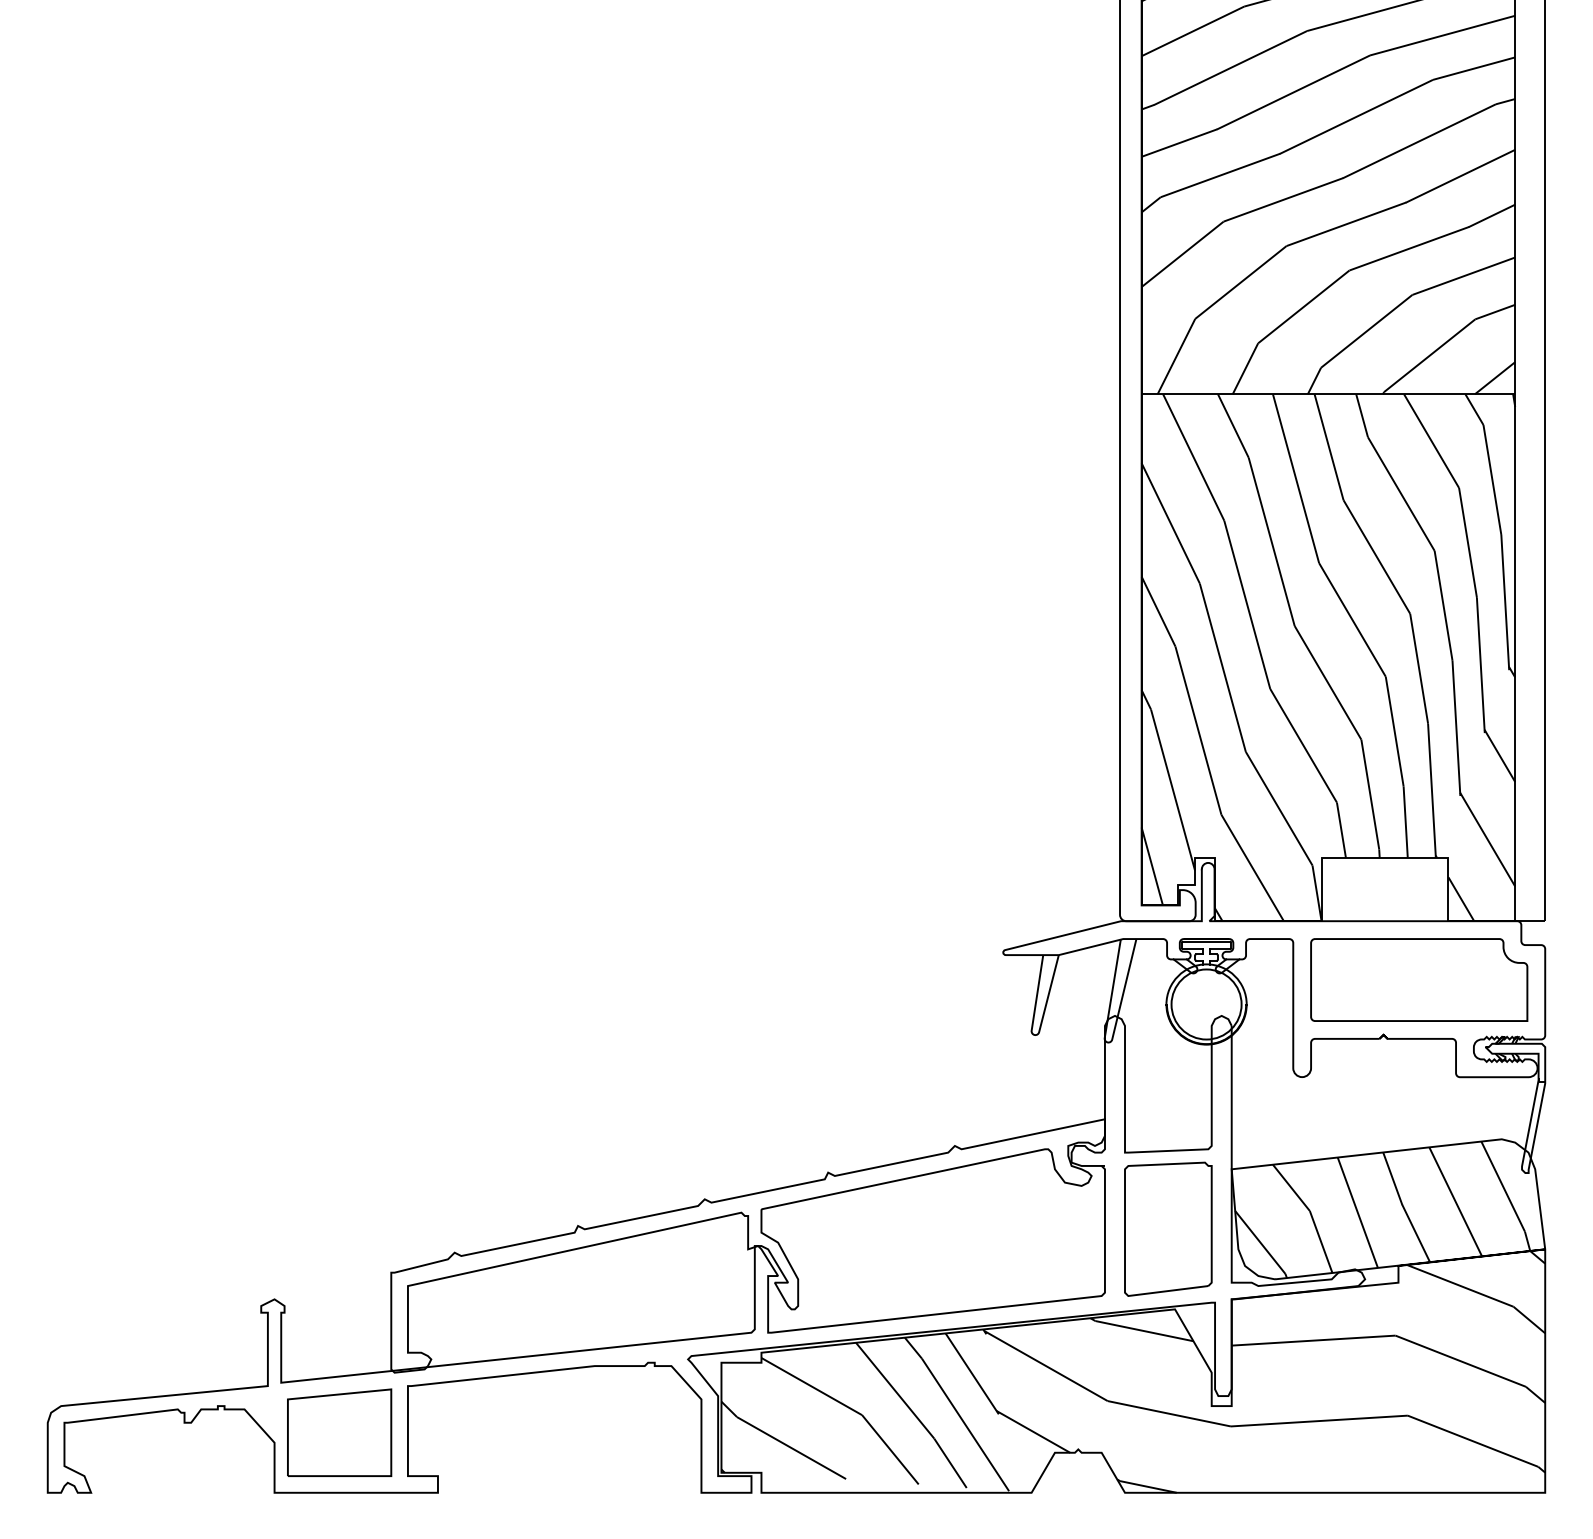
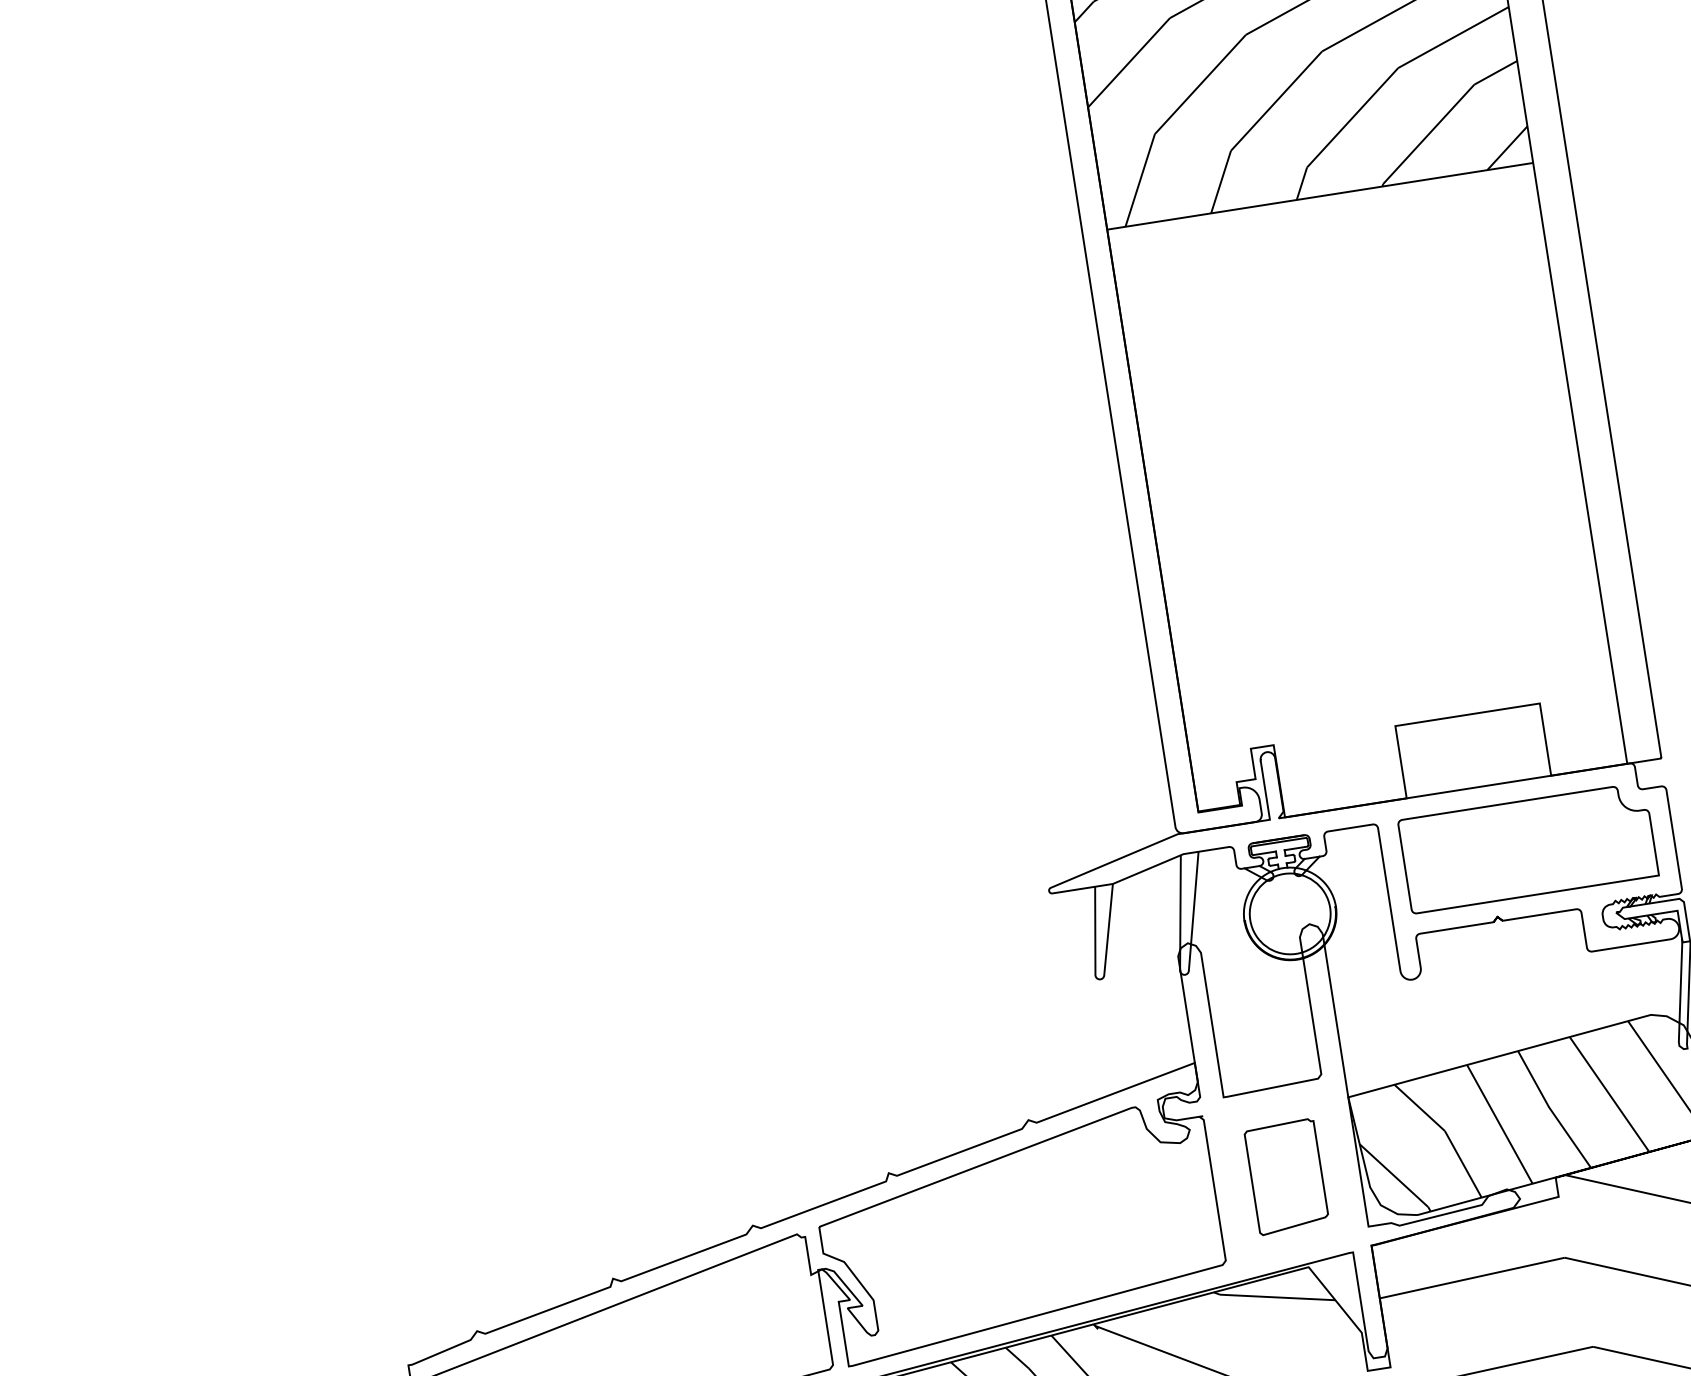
hatch: (1328, 657) -> (1367, 496), removed
part: (1168, 1228) -> (1286, 1176), size x0.7

